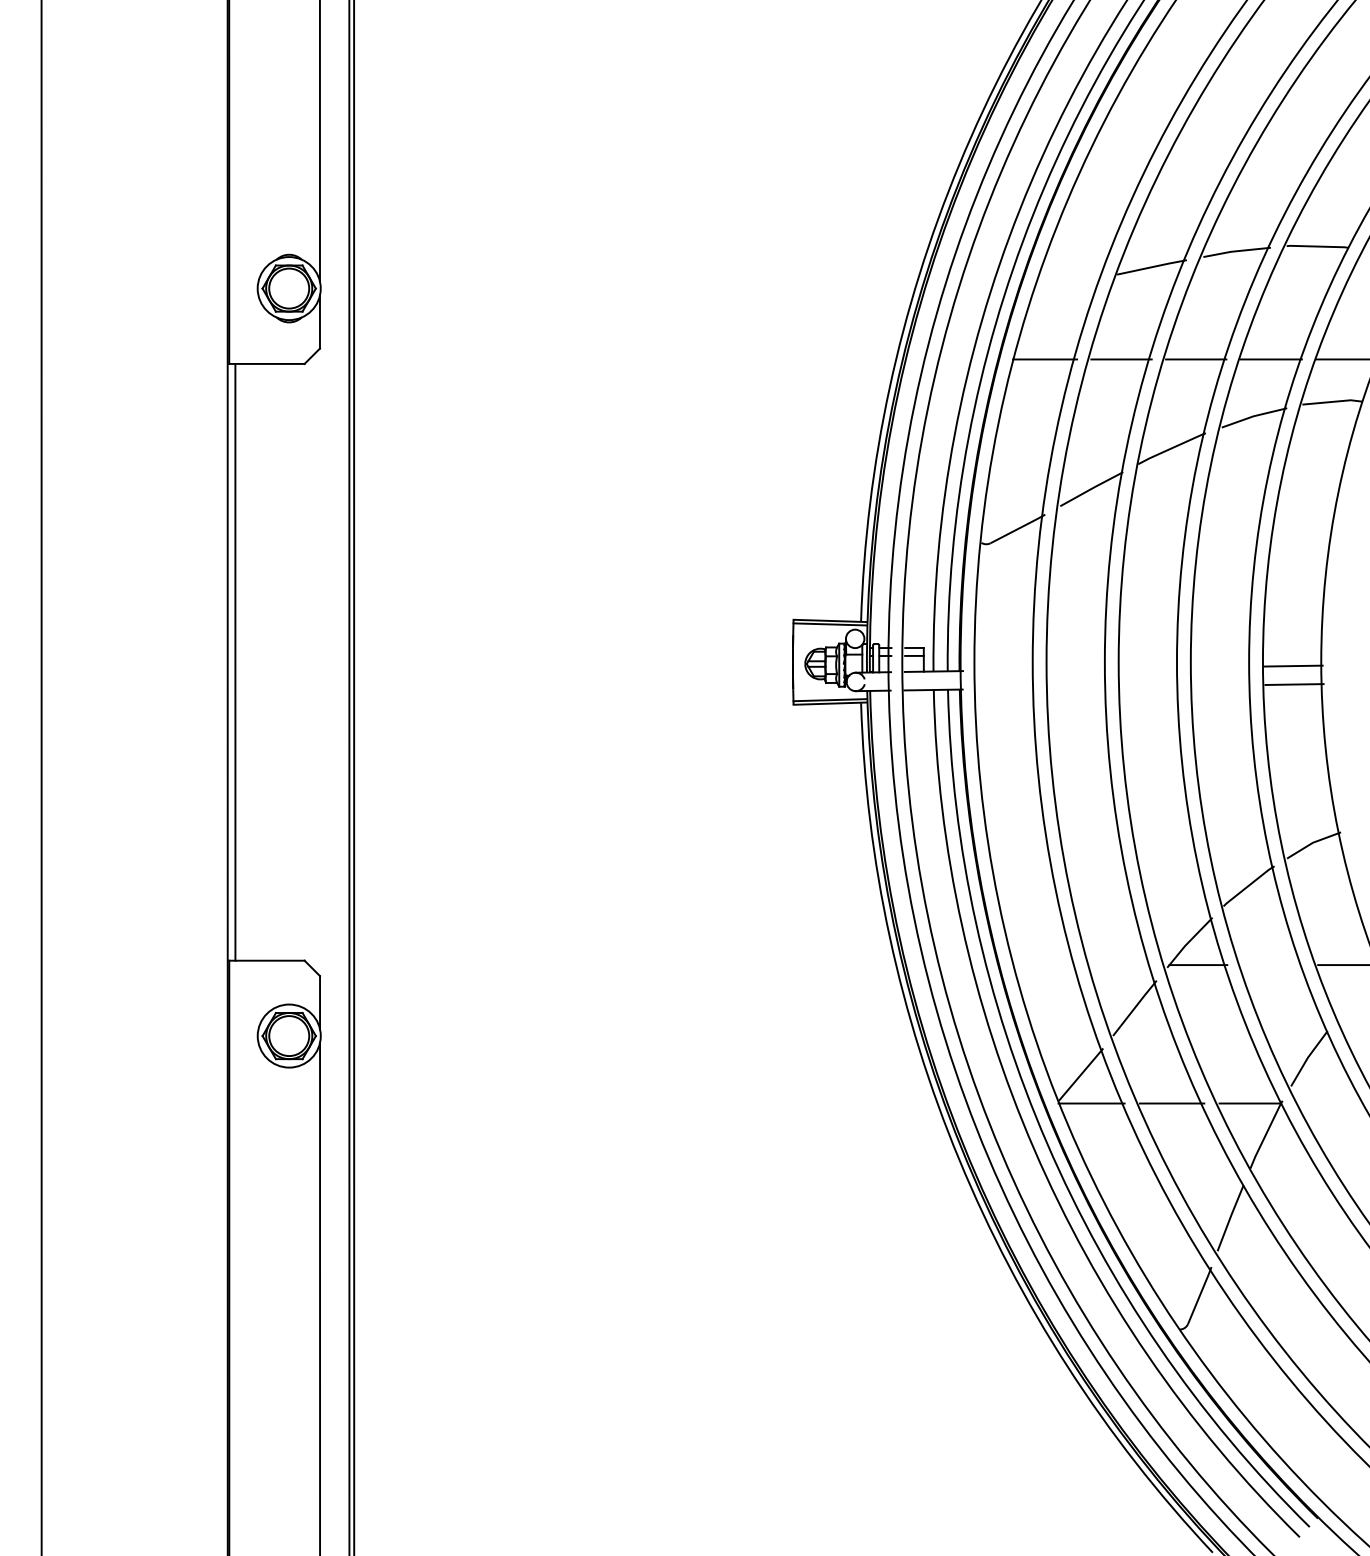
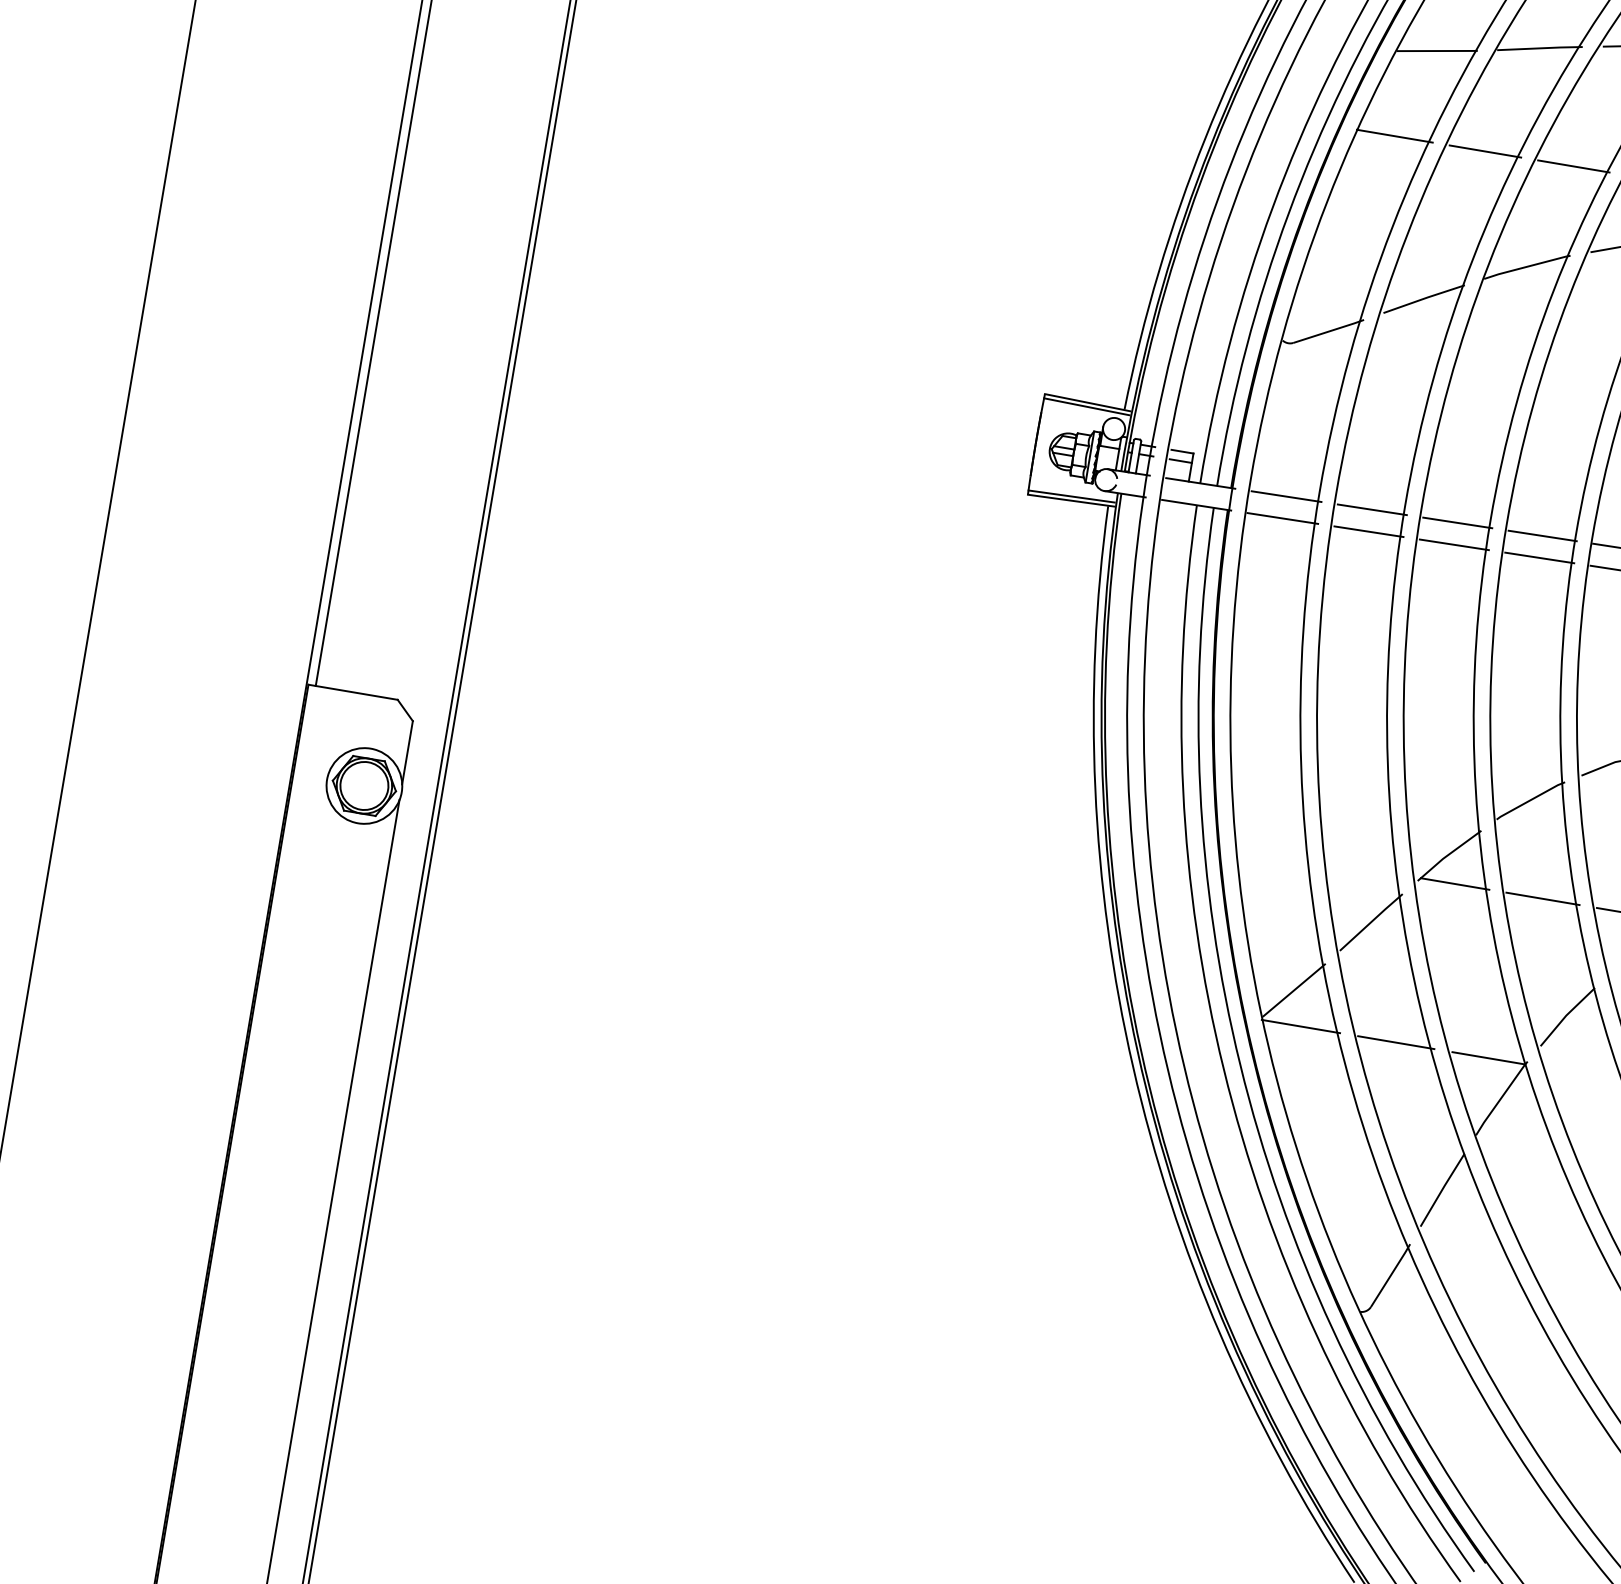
line: (1067, 283) -> (1436, 50), added
line: (1221, 666) -> (1542, 535), added
line: (1150, 667) -> (1458, 522), added
line: (1078, 668) -> (1372, 508), added
line: (1005, 670) -> (1285, 496), added
line: (1222, 685) -> (1539, 557), added
line: (1150, 686) -> (1454, 544), added
line: (1078, 687) -> (1368, 531), added
line: (1005, 688) -> (1282, 517), added
line: (1272, 965) -> (1542, 899), added

